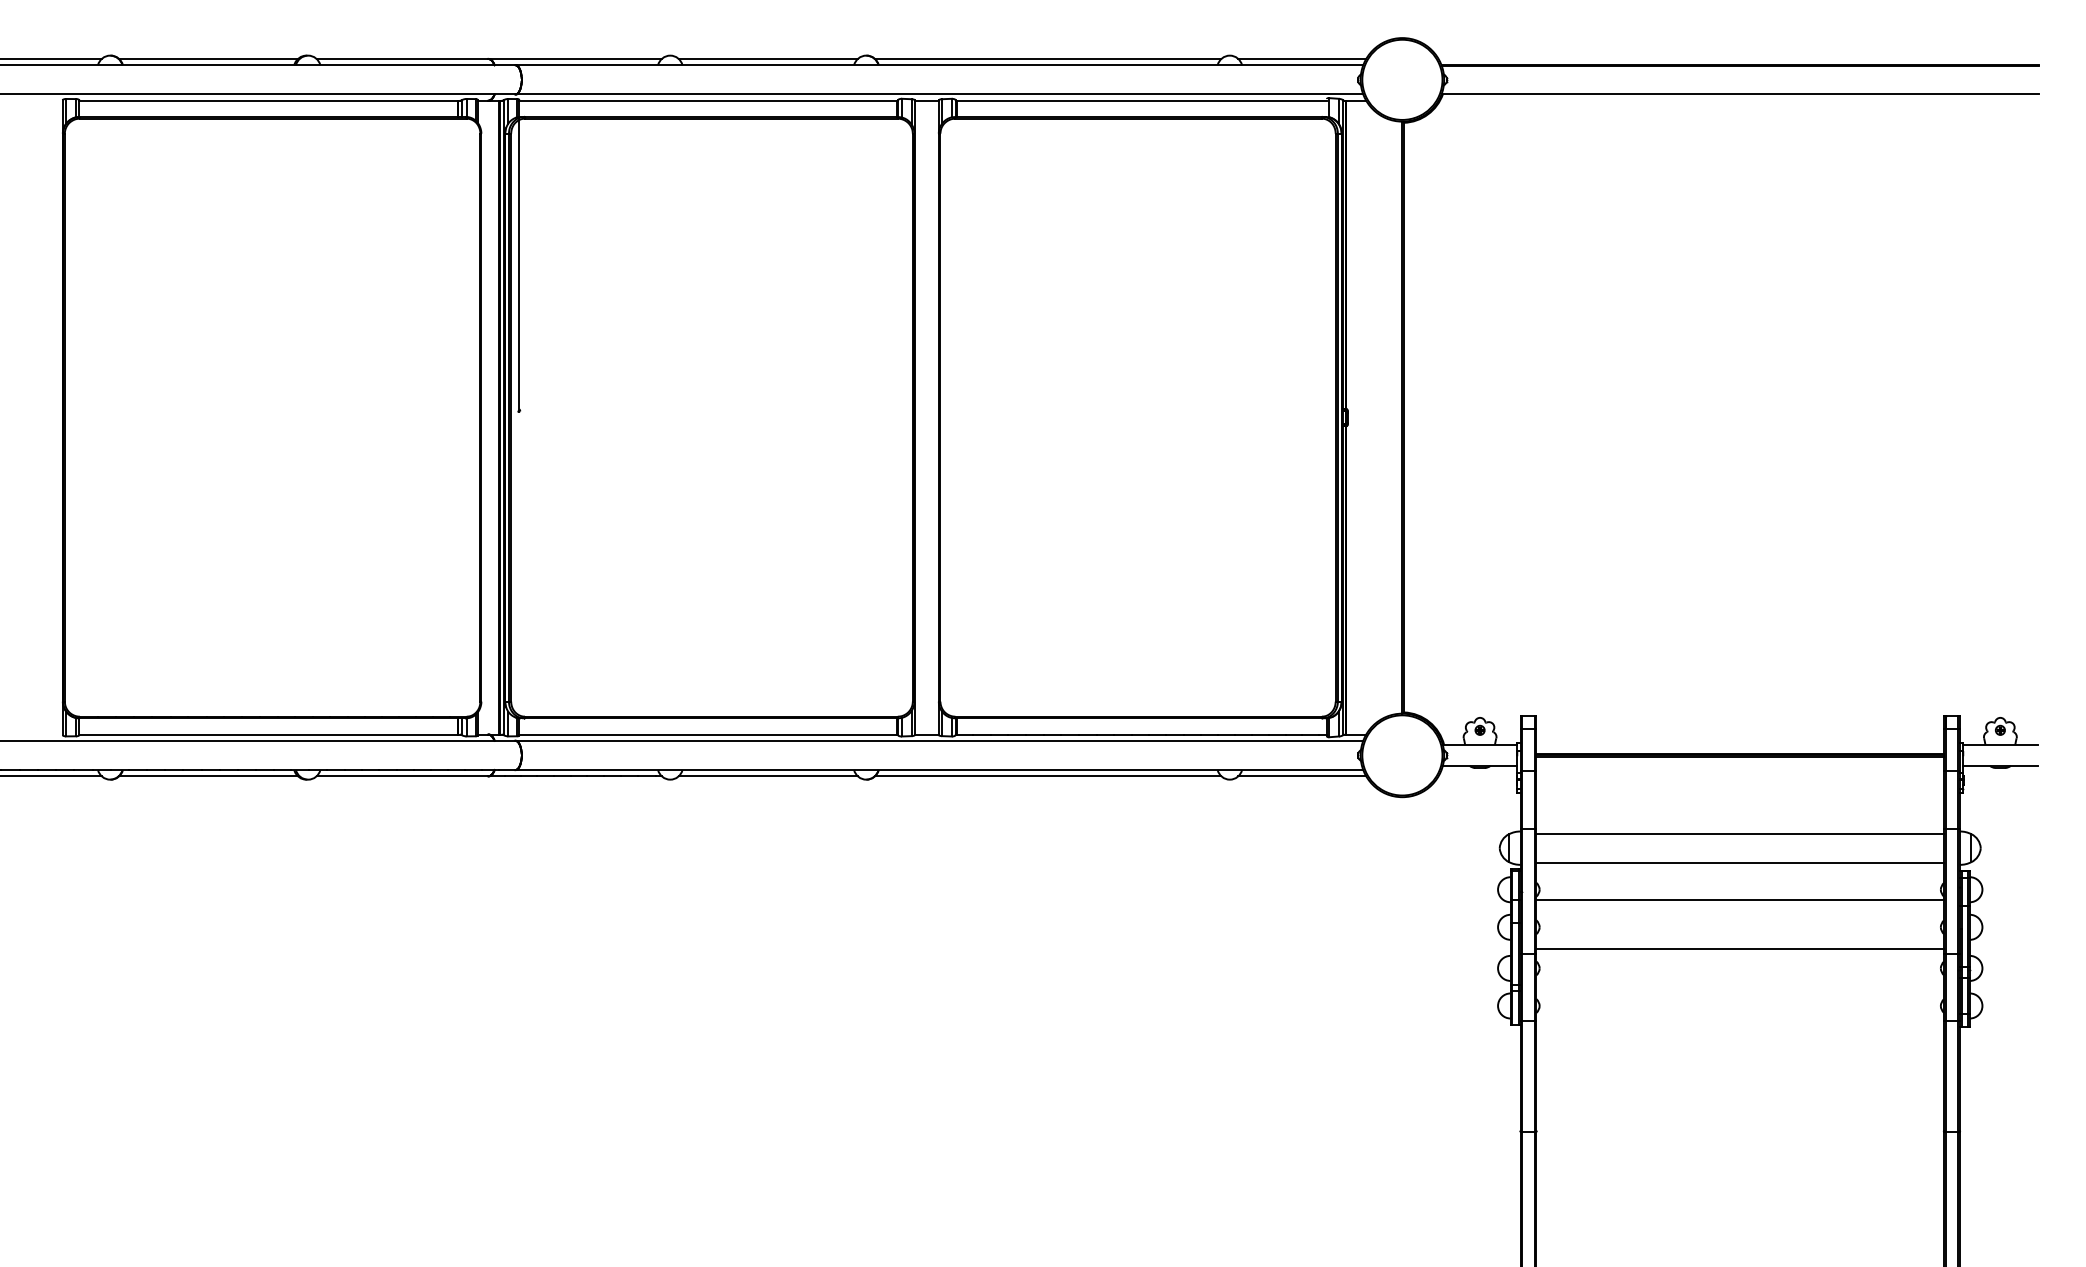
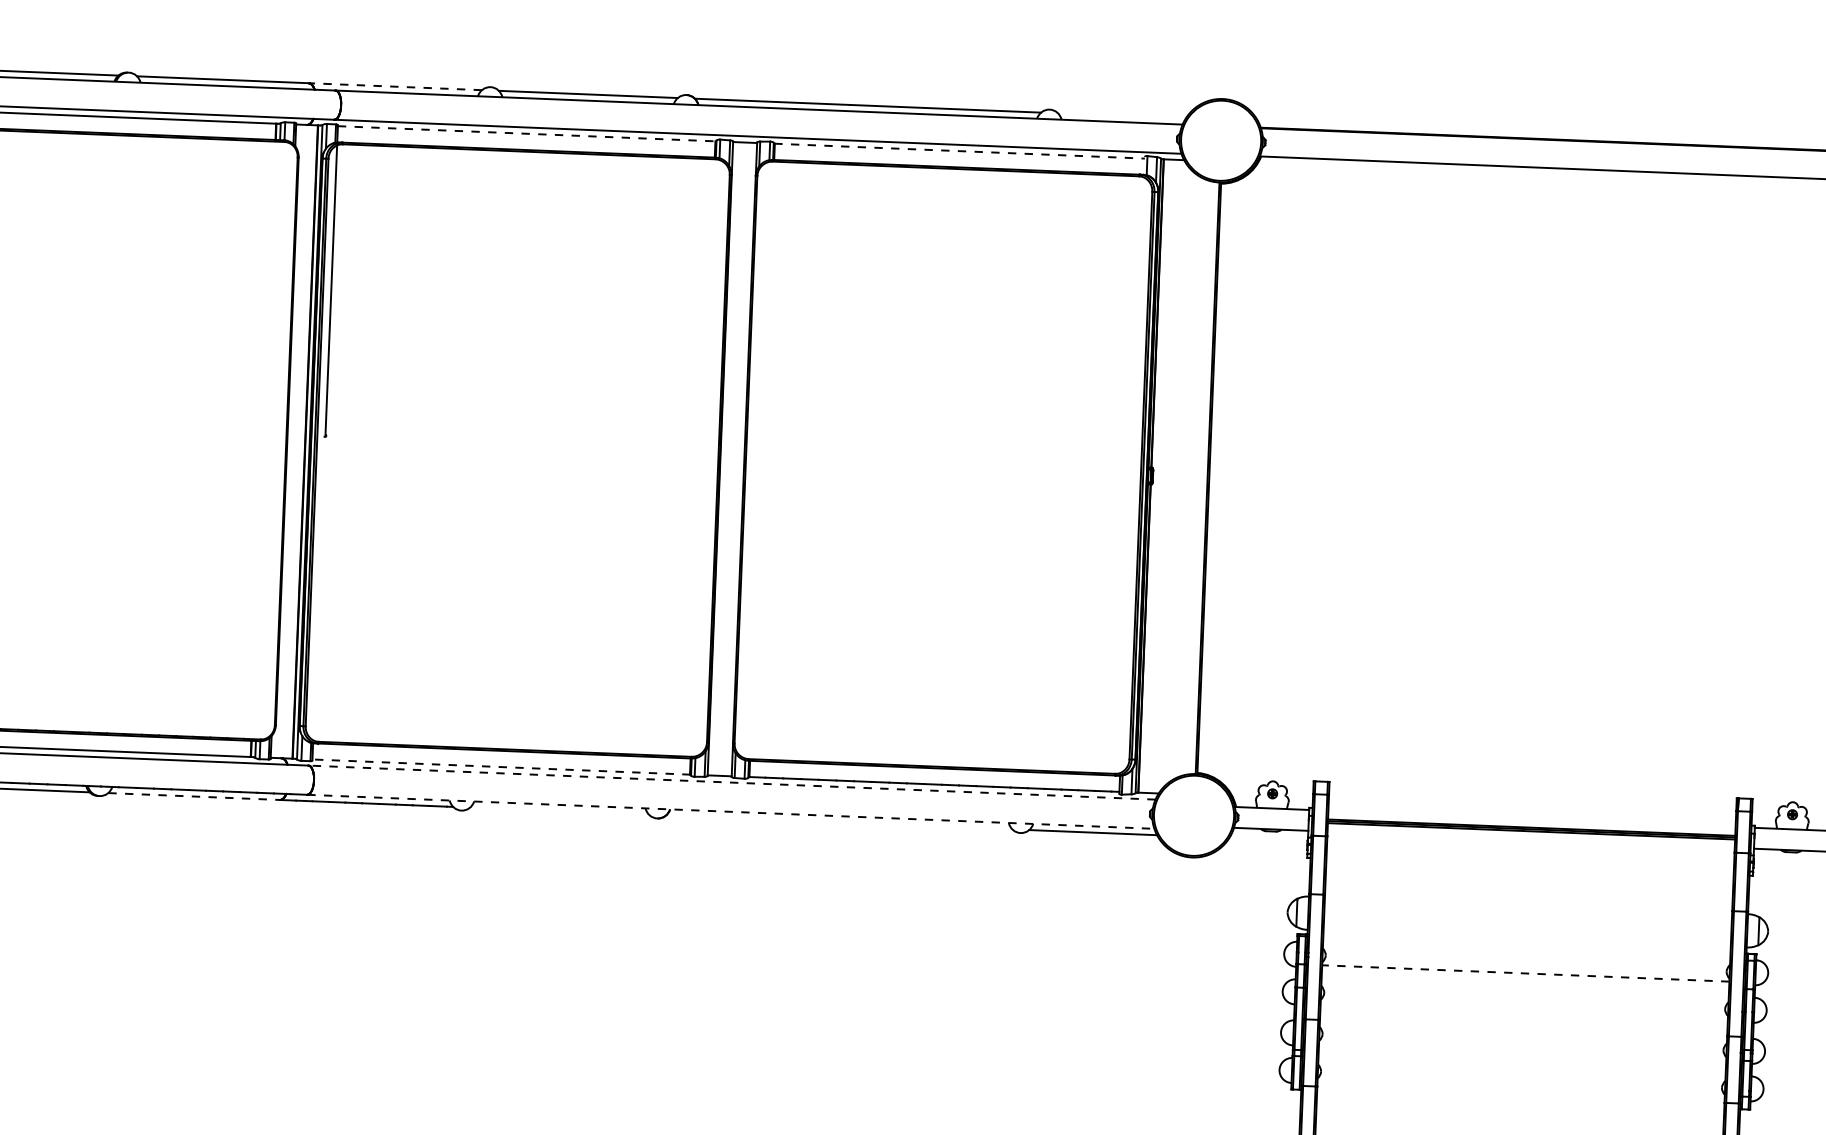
line: (575, 58) -> (395, 86), solid -> dashed
line: (1302, 58) -> (1122, 115), removed
line: (708, 100) -> (526, 133), solid -> dashed
line: (1141, 100) -> (959, 150), solid -> dashed
line: (708, 734) -> (501, 767), solid -> dashed
line: (939, 740) -> (732, 782), solid -> dashed
line: (939, 770) -> (730, 812), solid -> dashed
line: (402, 776) -> (194, 796), solid -> dashed
line: (767, 776) -> (558, 811), removed
line: (1048, 776) -> (839, 822), removed
line: (1740, 833) -> (1528, 907), removed
line: (1740, 862) -> (1527, 936), removed
line: (1740, 899) -> (1526, 973), solid -> dashed
line: (1740, 948) -> (1524, 1022), removed

